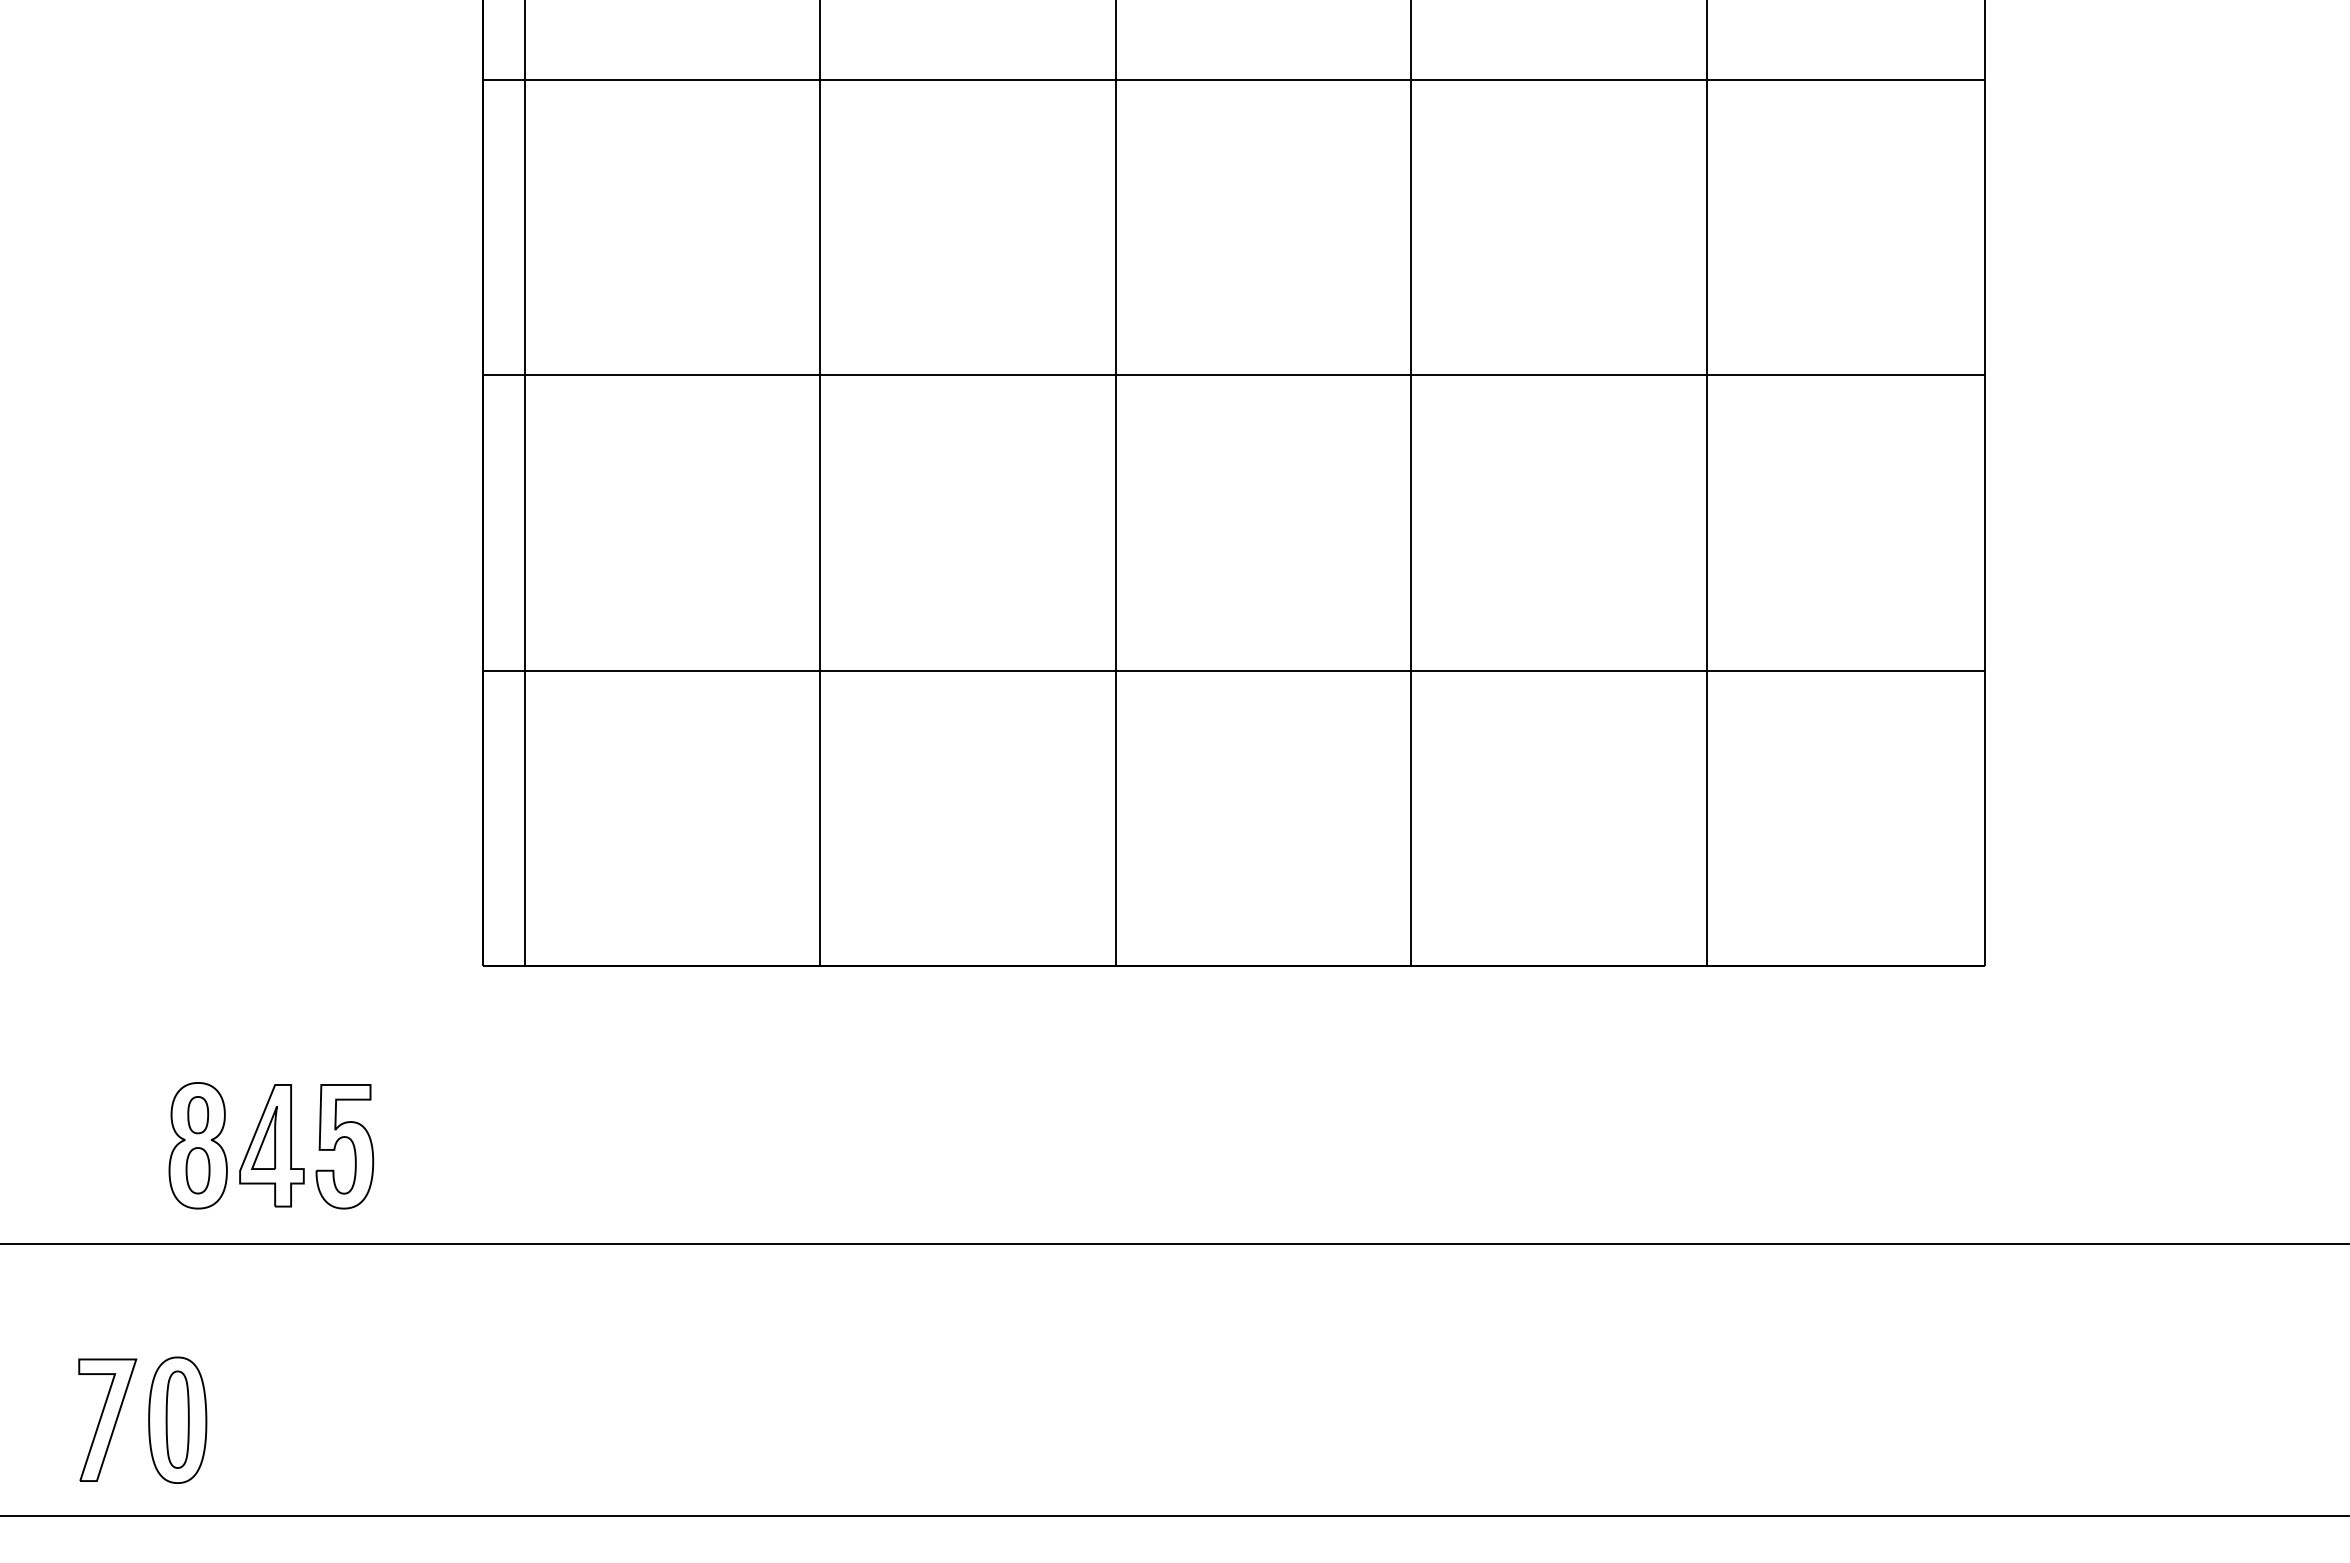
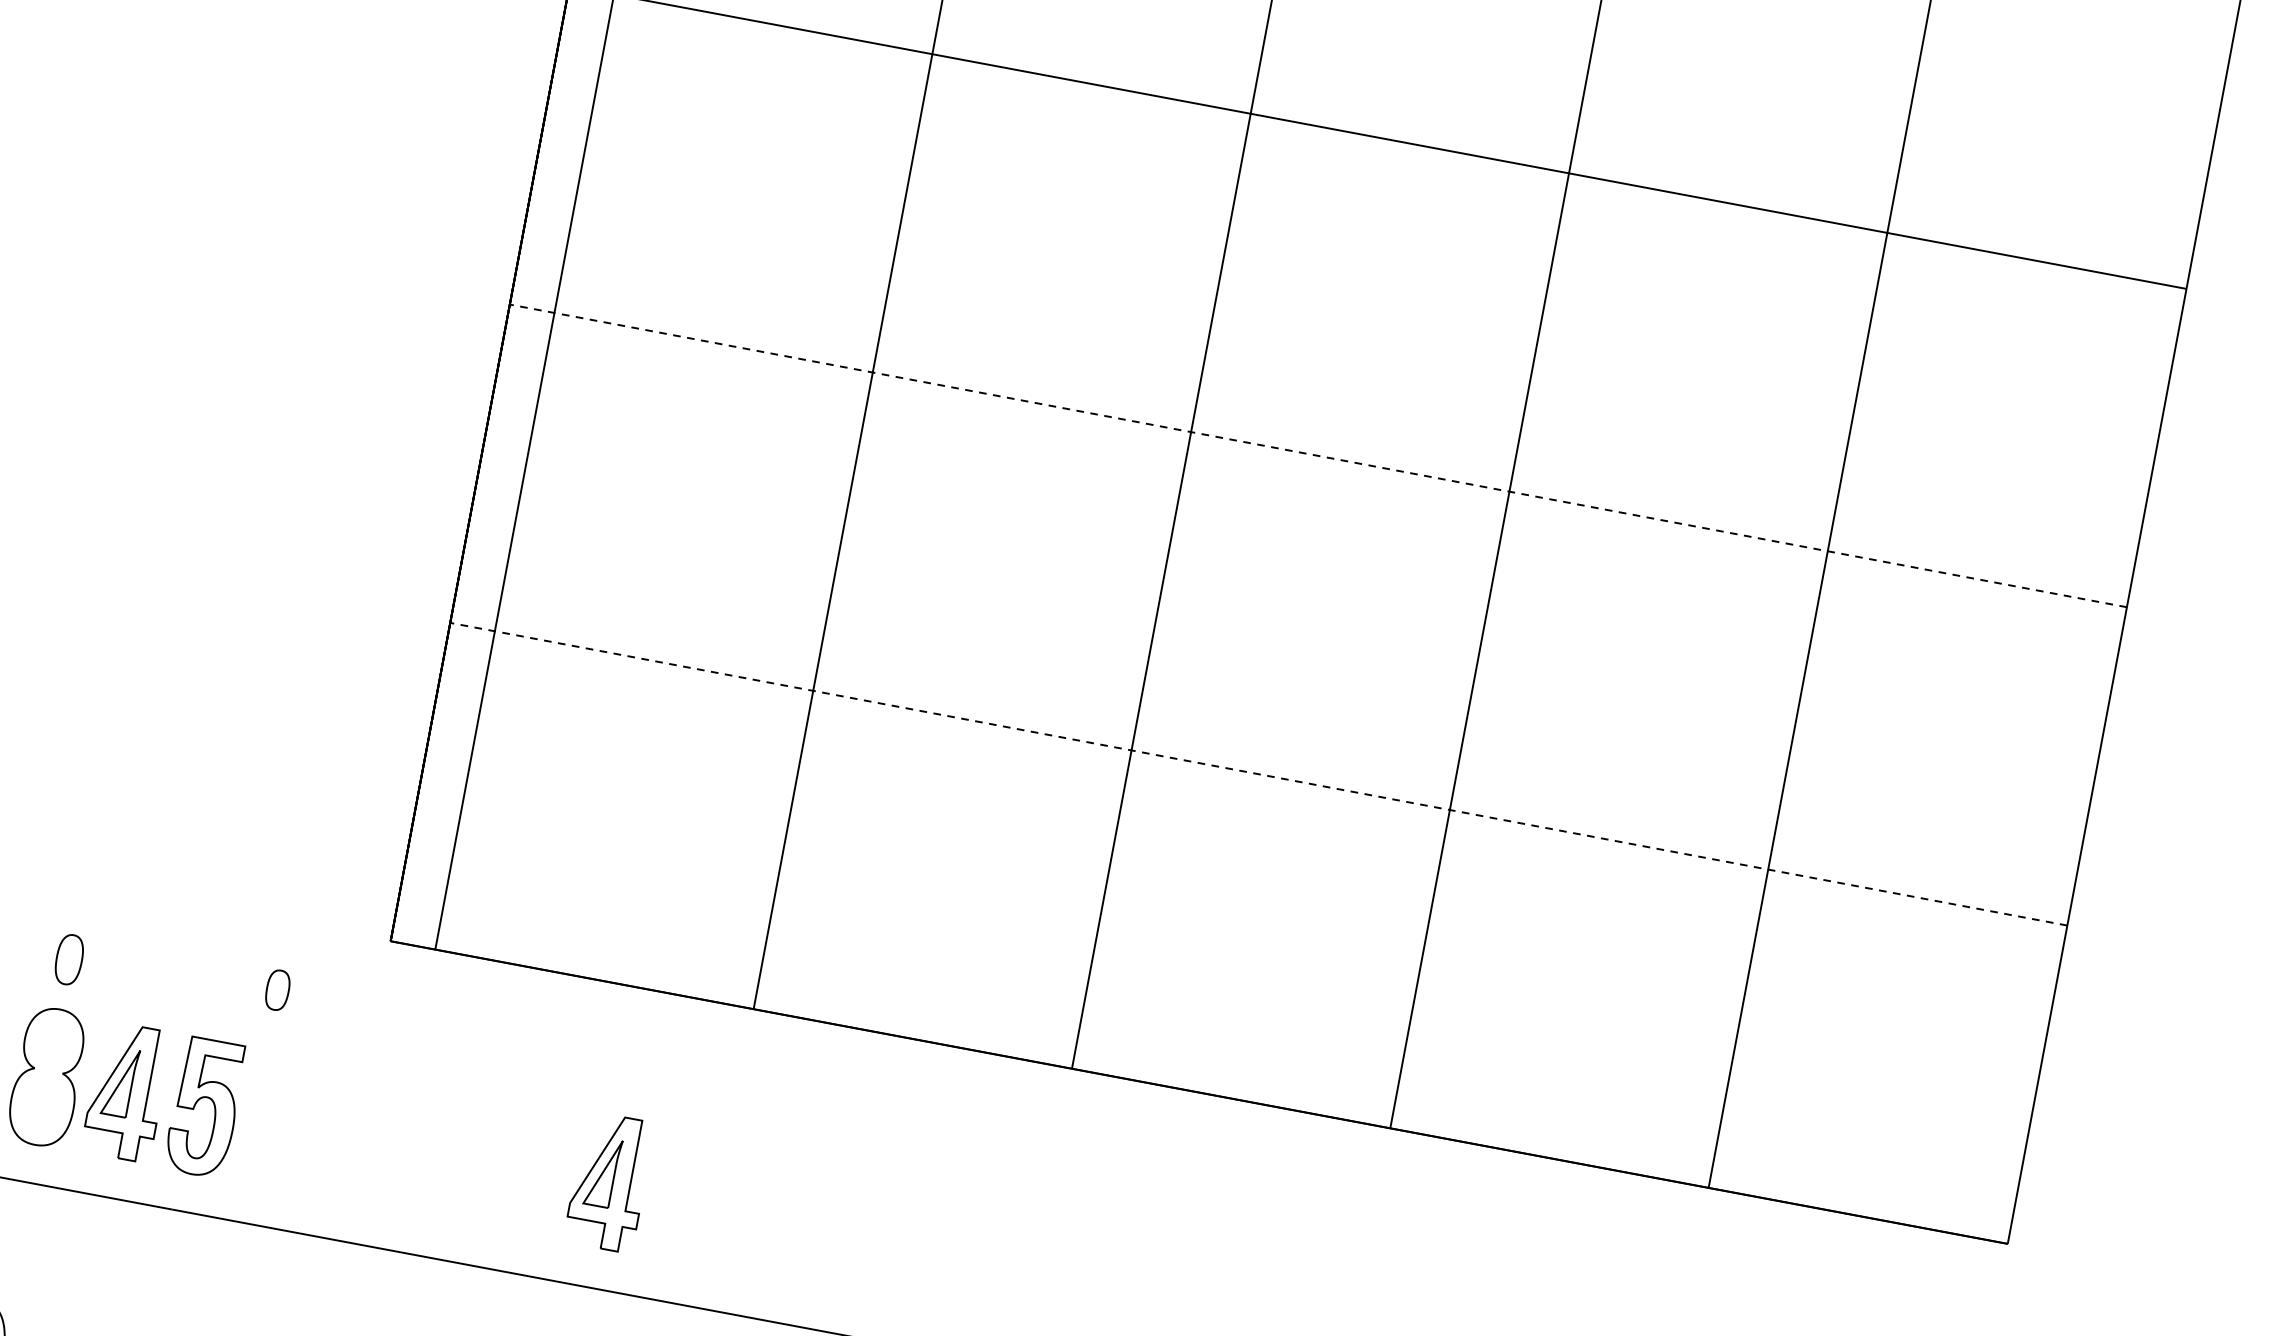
line: (1233, 375) -> (1317, 456), solid -> dashed
line: (1233, 670) -> (1258, 773), solid -> dashed
part: (198, 1115) -> (278, 990), moved
part: (719, 1145) -> (609, 1181), added
part: (197, 1170) -> (68, 959), moved

